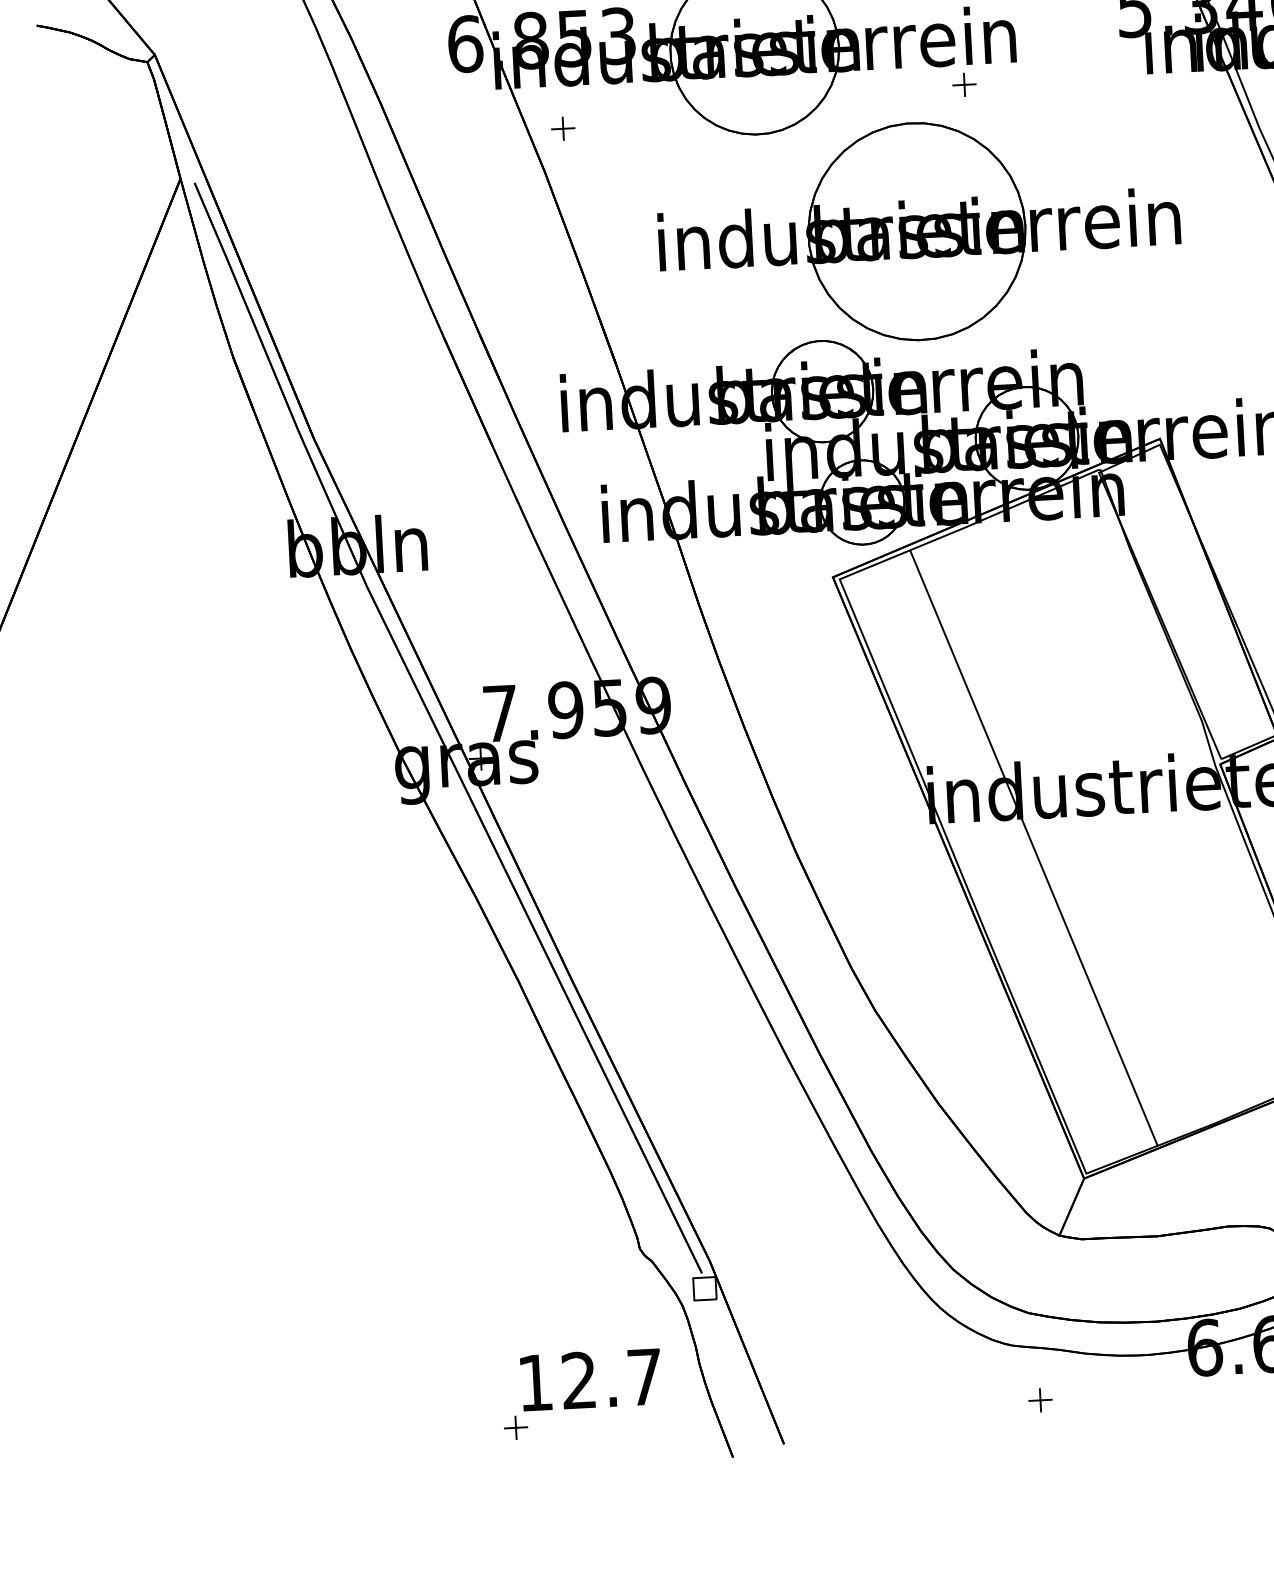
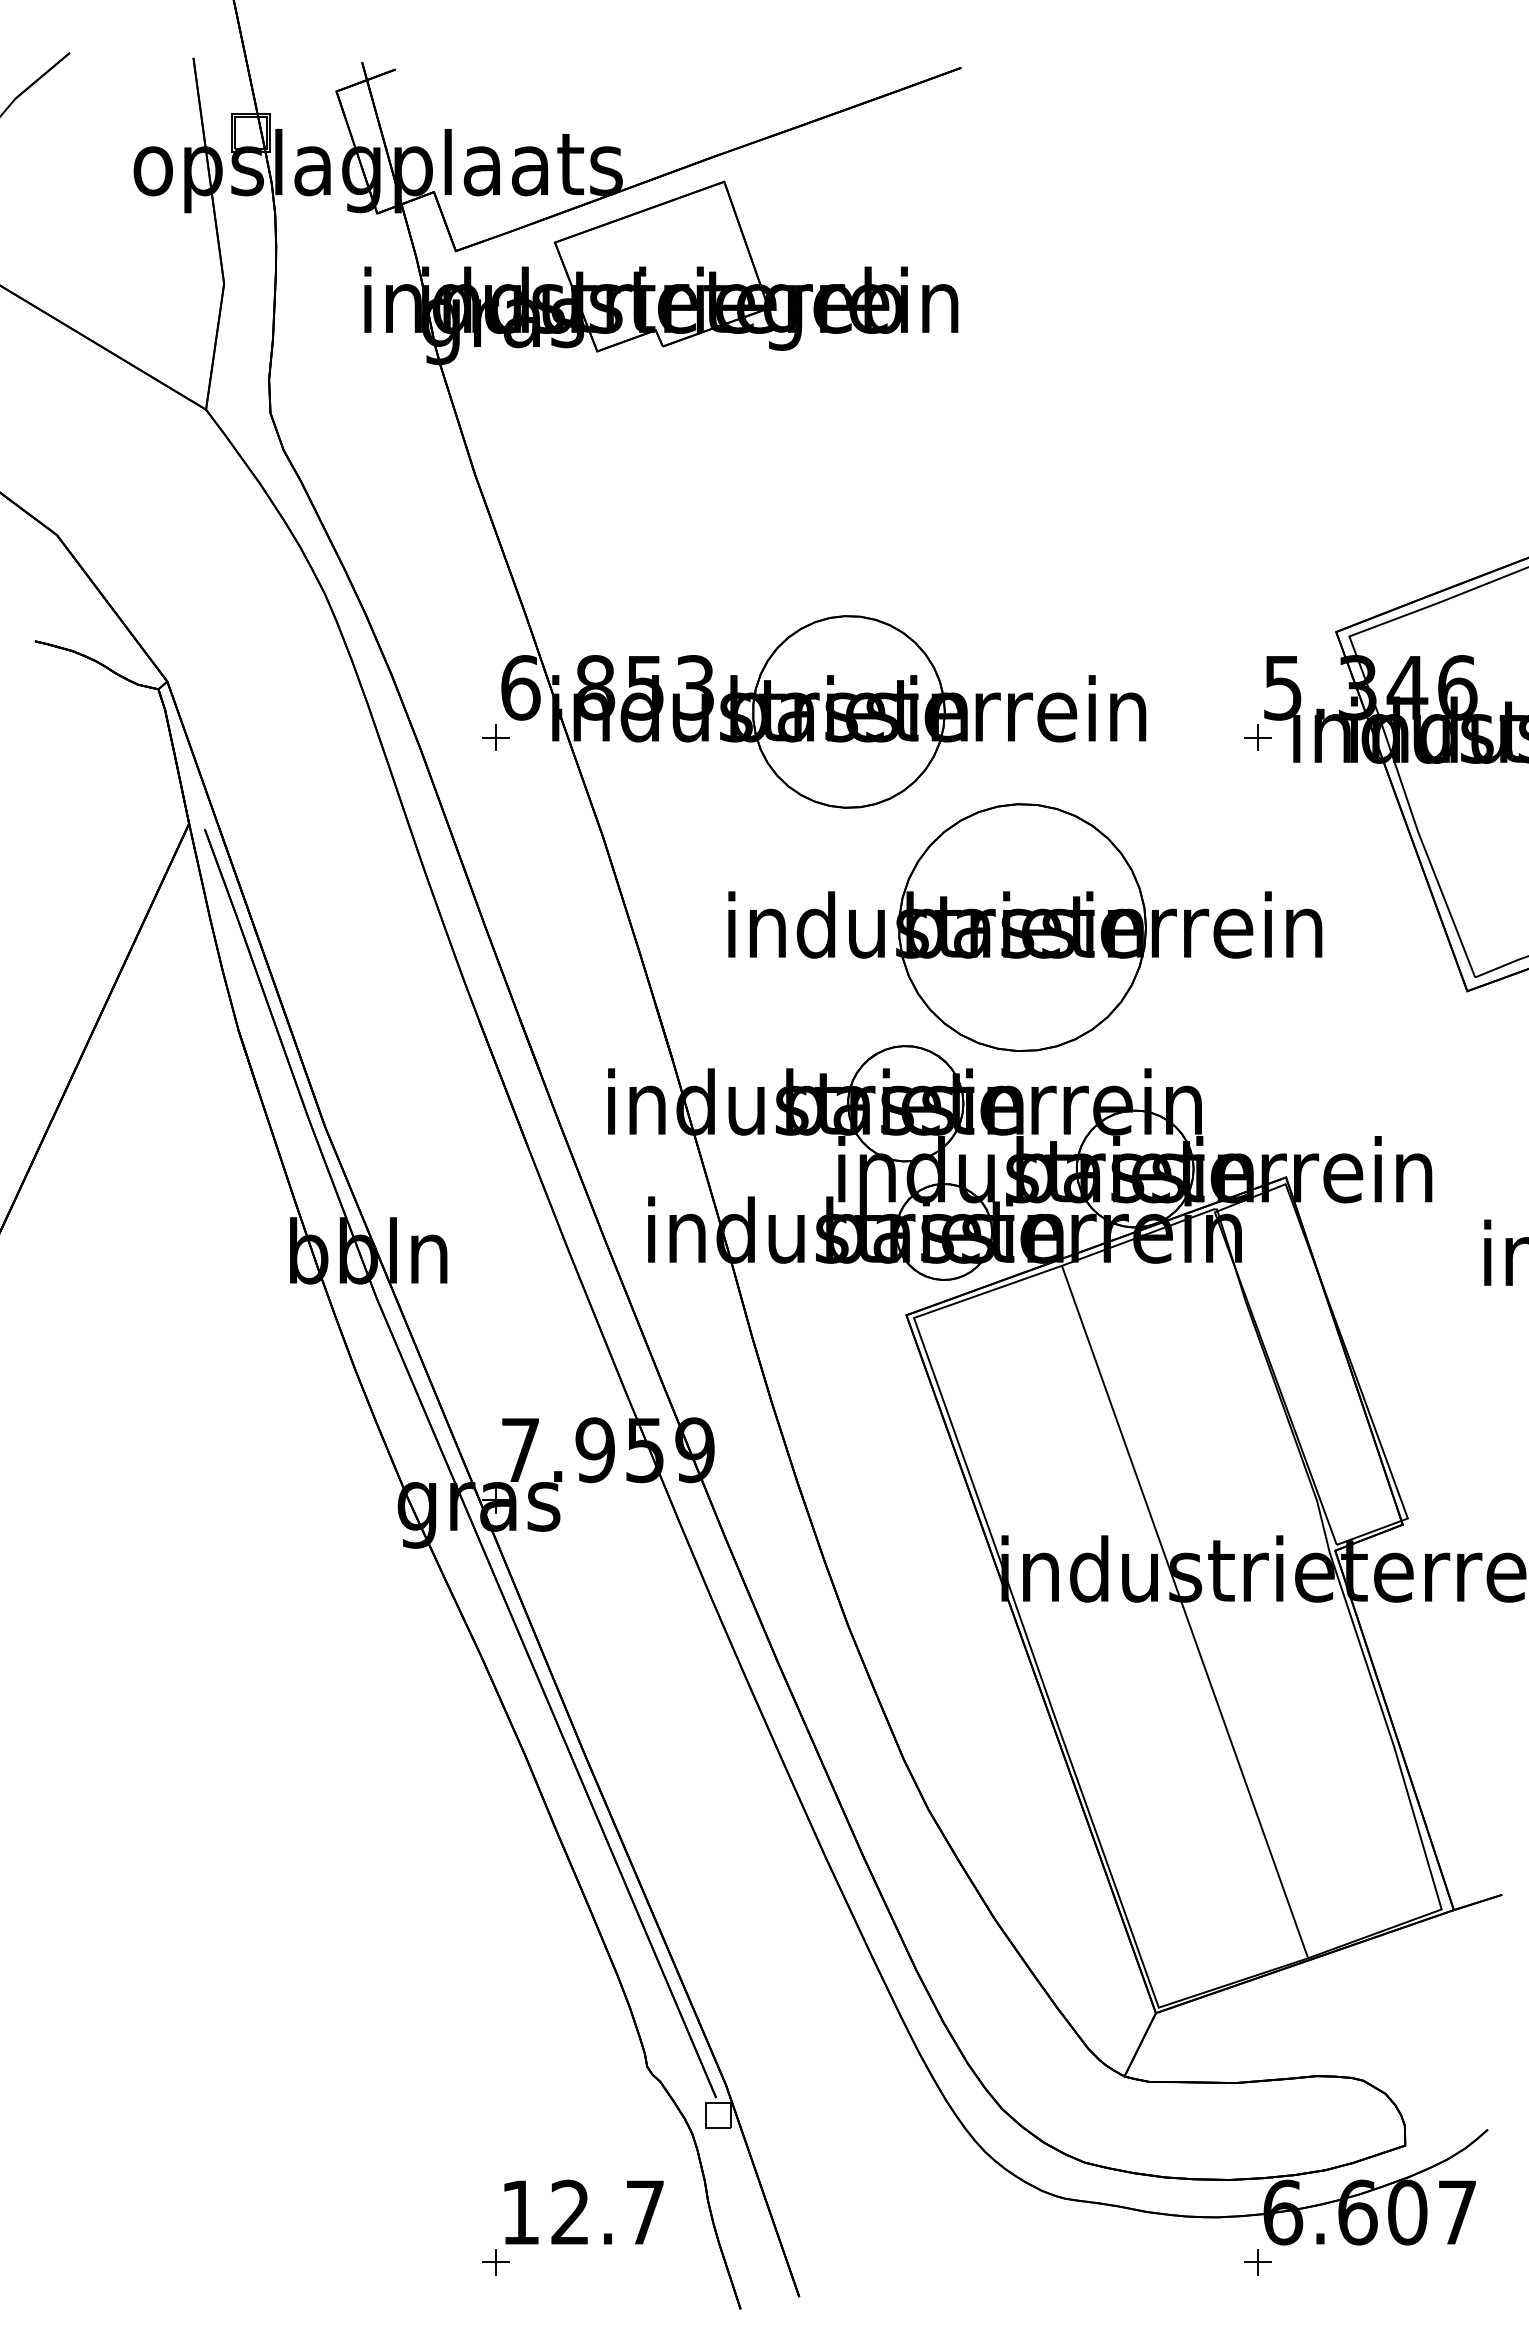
part: (963, 84) -> (1257, 737), moved
part: (562, 128) -> (495, 737), moved
line: (1033, 848) -> (1184, 1611), moved
part: (1039, 1400) -> (1257, 2262), moved

